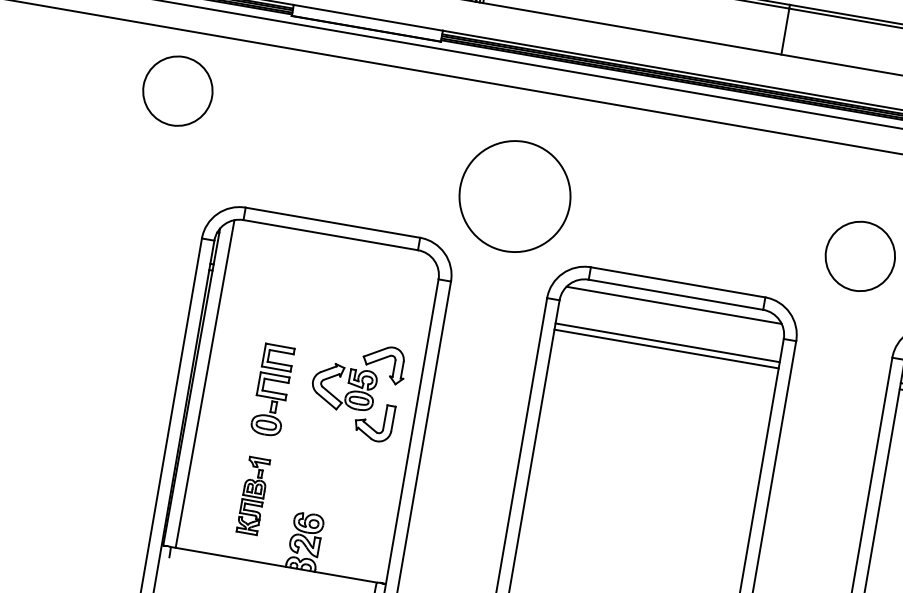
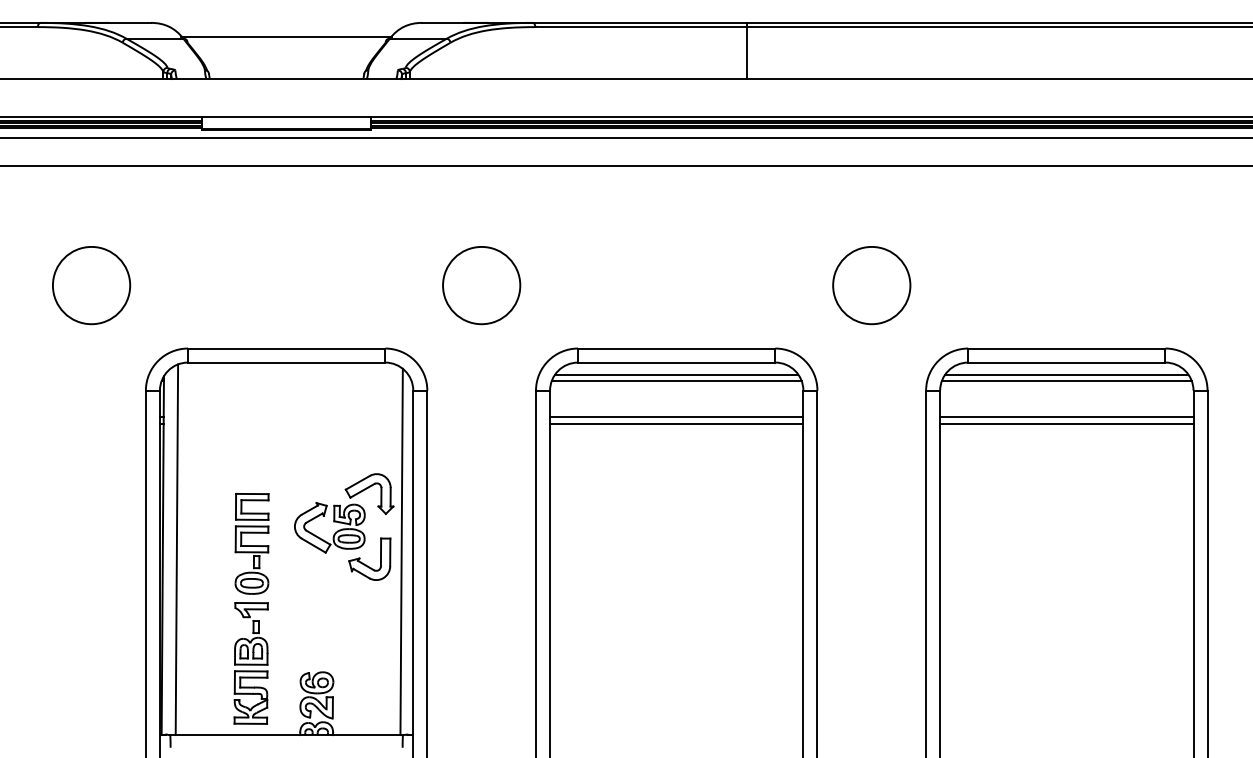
circle: (177, 91) -> (91, 285), moved
circle: (515, 196) -> (481, 285), size x0.62
line: (672, 311) -> (676, 381), added
line: (403, 419) -> (401, 551), added
part: (252, 495) -> (250, 663), size x1.43

